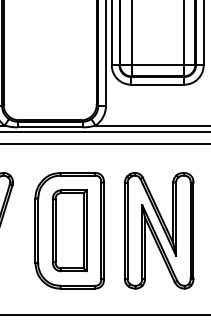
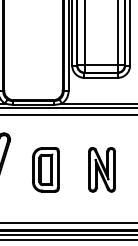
part: (69, 230) -> (45, 169), size x0.6
part: (158, 230) -> (101, 169), size x0.6

